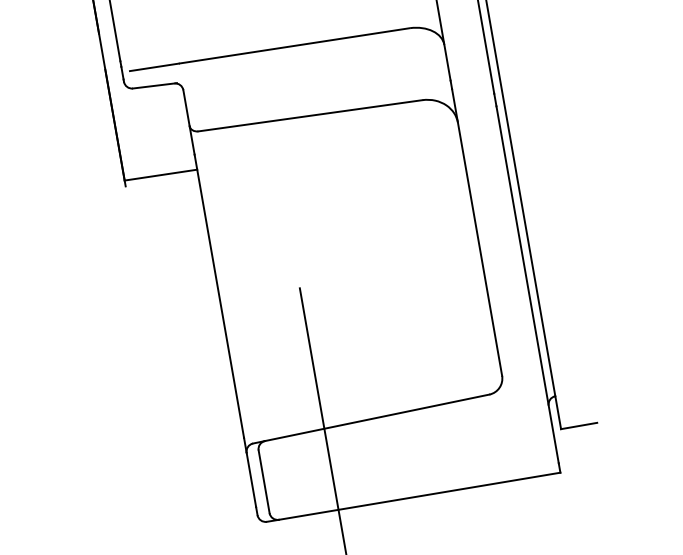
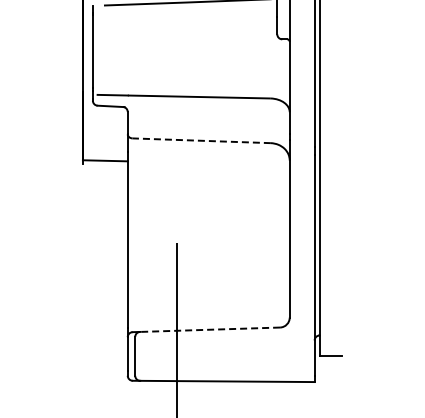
line: (310, 115) -> (201, 140), solid -> dashed
line: (376, 417) -> (209, 329), solid -> dashed

